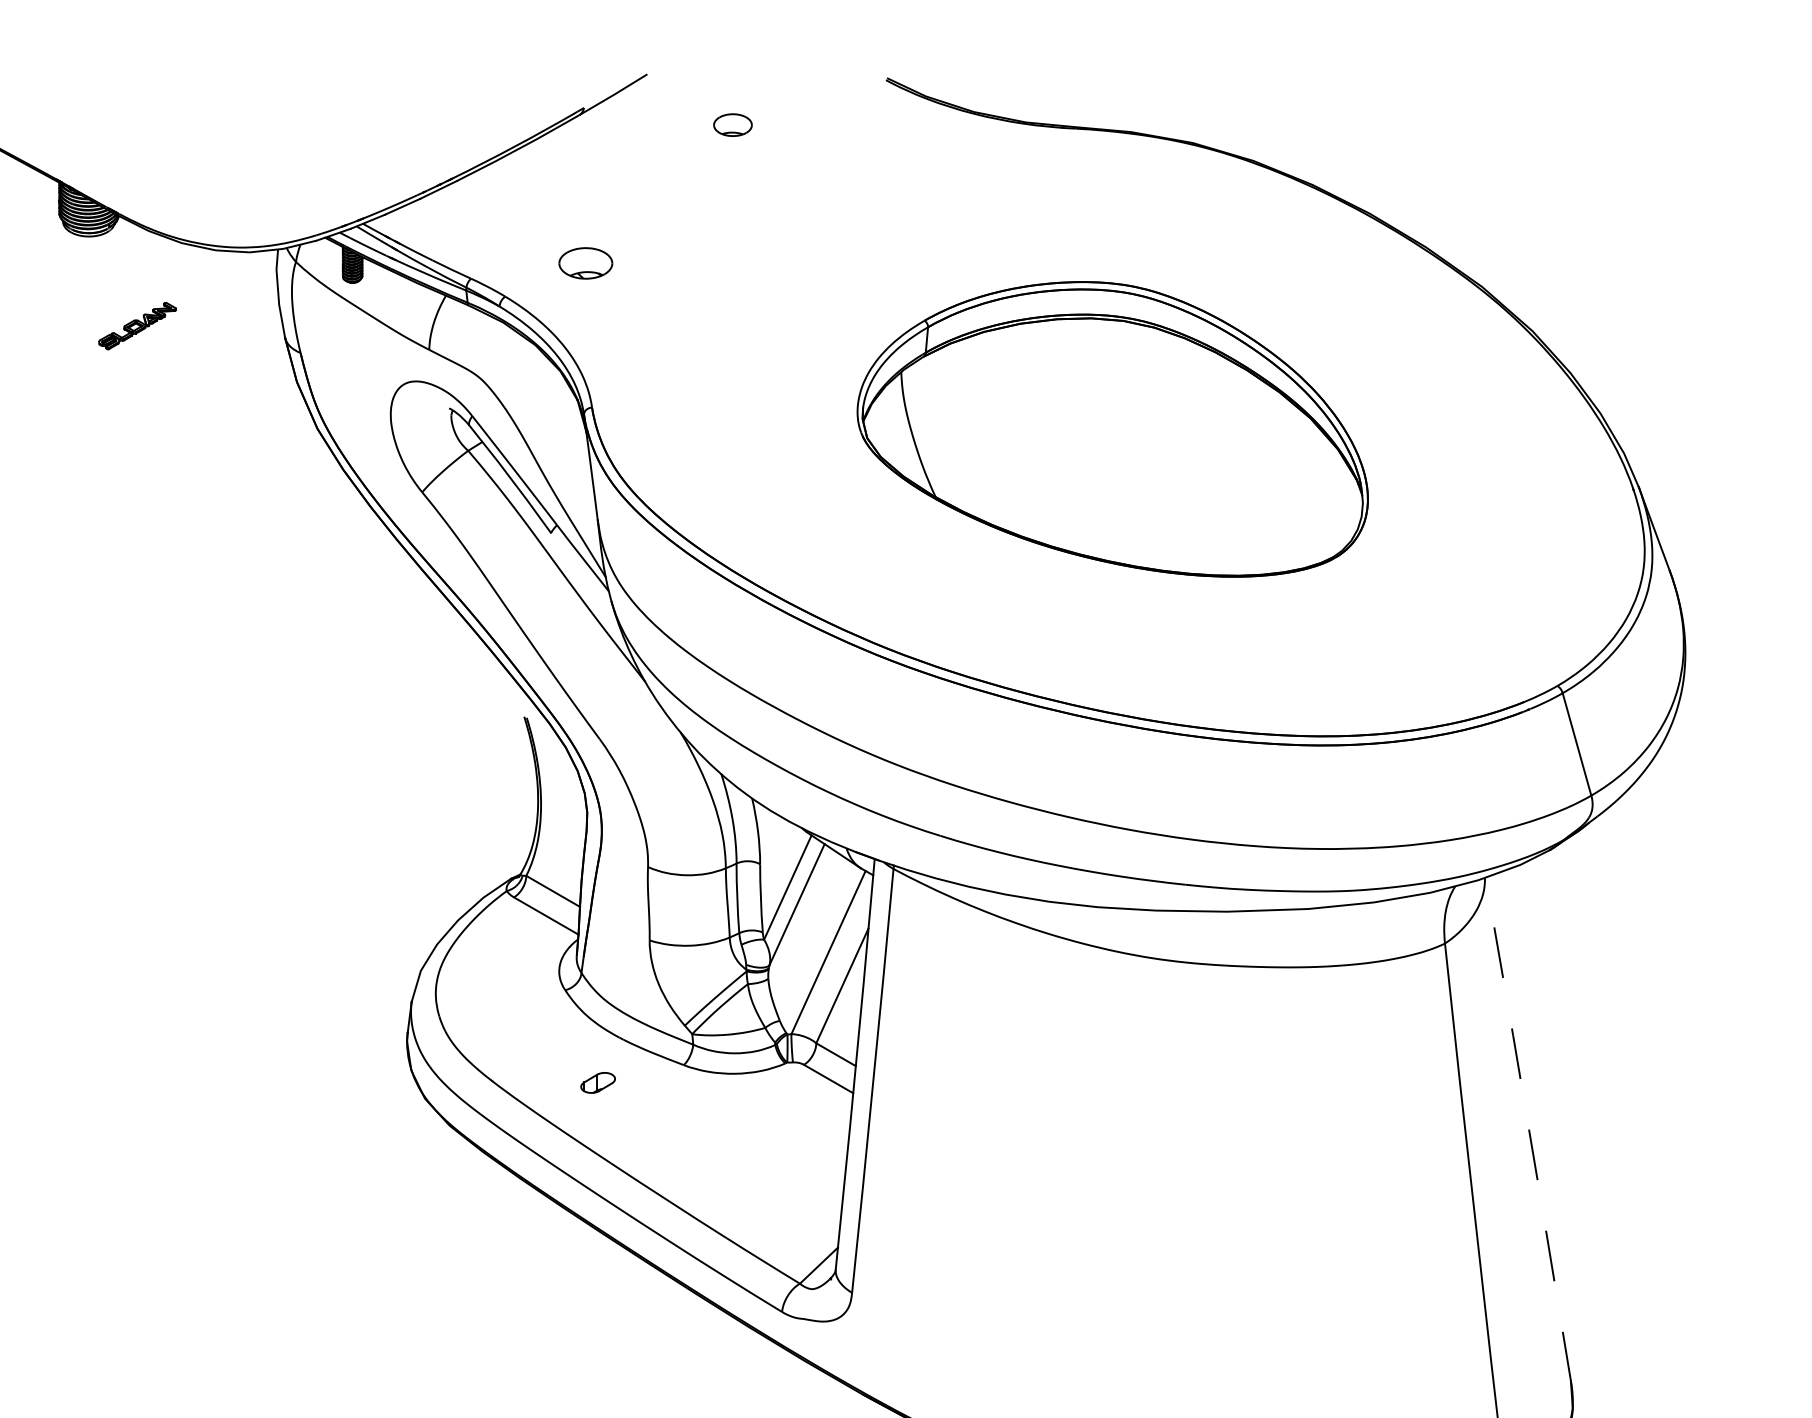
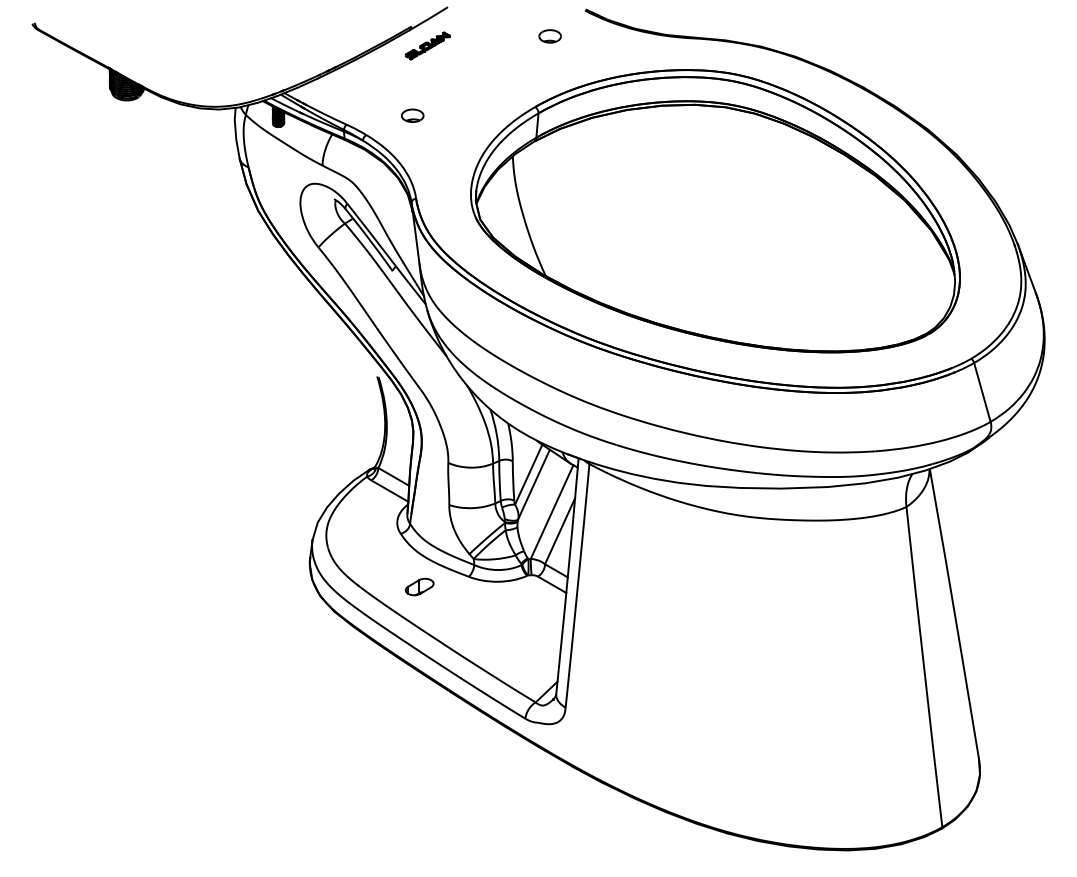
part: (731, 125) -> (549, 36), moved
part: (585, 262) -> (412, 115), size x0.71
part: (136, 325) -> (427, 45), moved
part: (1112, 429) -> (715, 211), size x1.67
part: (597, 1082) -> (419, 586), size x1.43
line: (1528, 1128) -> (954, 613), dashed -> solid

